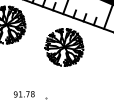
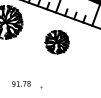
part: (64, 47) -> (57, 42), size x0.7

